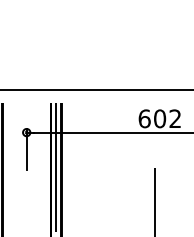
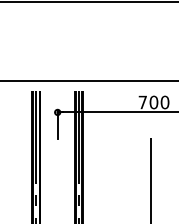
text: (159, 118) -> (153, 102), 602 -> 700

